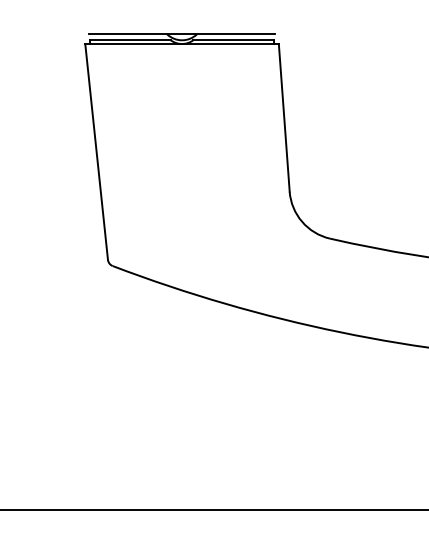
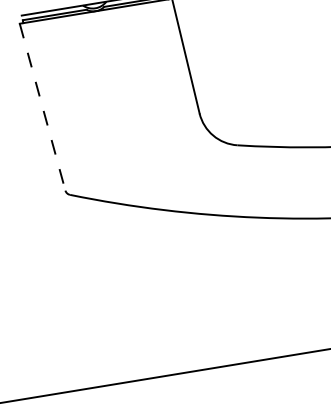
line: (96, 152) -> (42, 107), solid -> dashed

